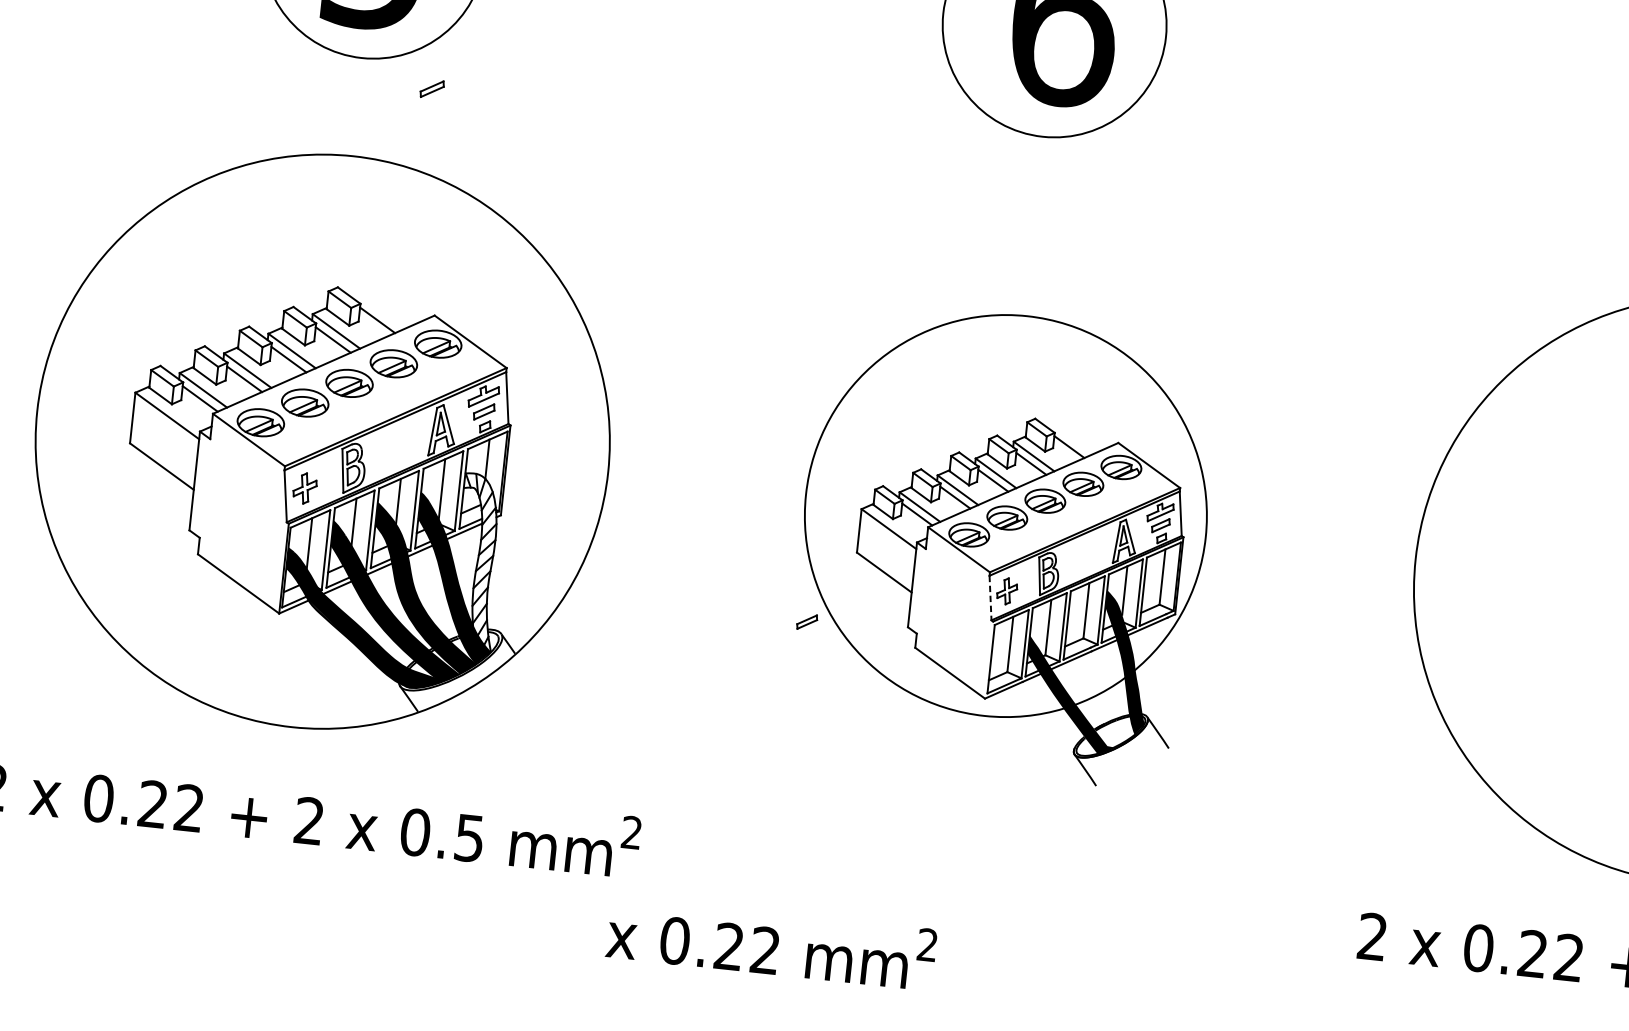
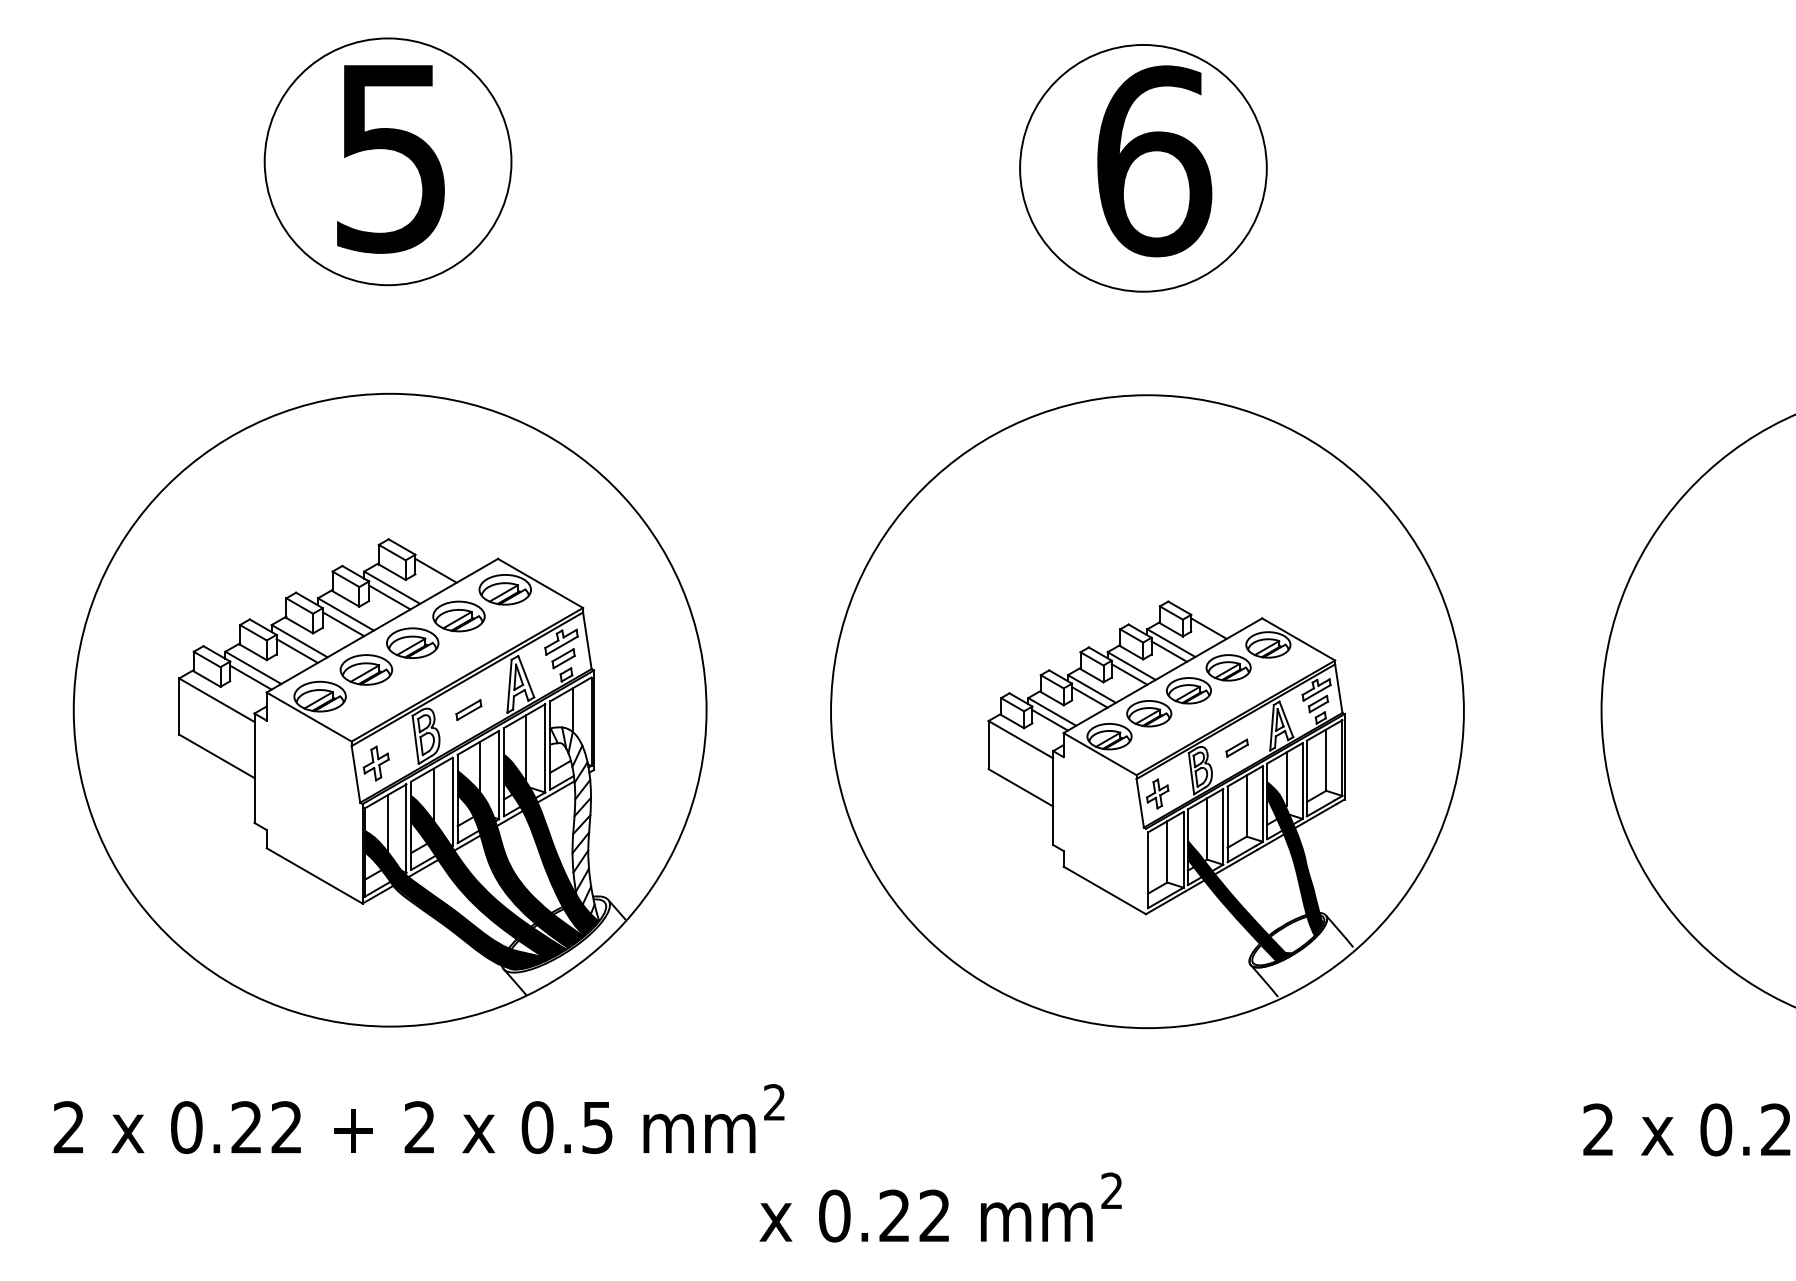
part: (431, 88) -> (468, 709), moved
circle: (1005, 515) -> (1147, 711), size x1.43
line: (990, 598) -> (1140, 803), dashed -> solid
part: (806, 621) -> (1236, 747), moved

